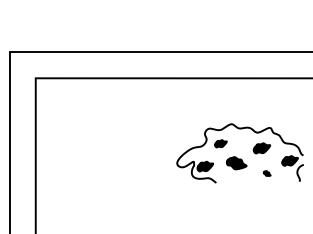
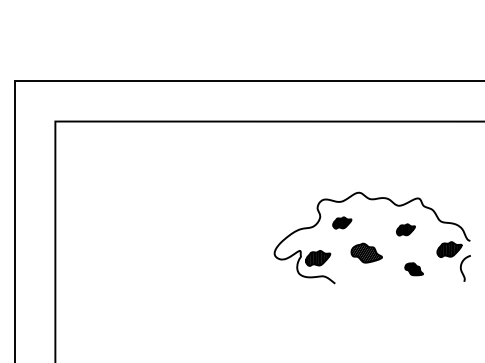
part: (261, 147) -> (405, 228), size x0.71
part: (266, 173) -> (412, 269), size x1.67

